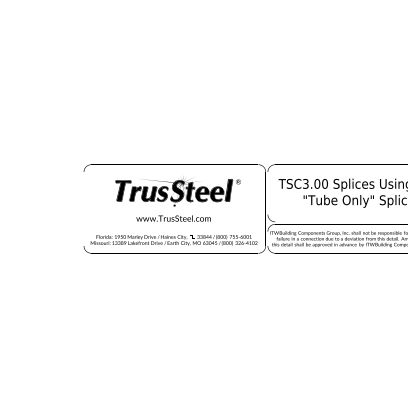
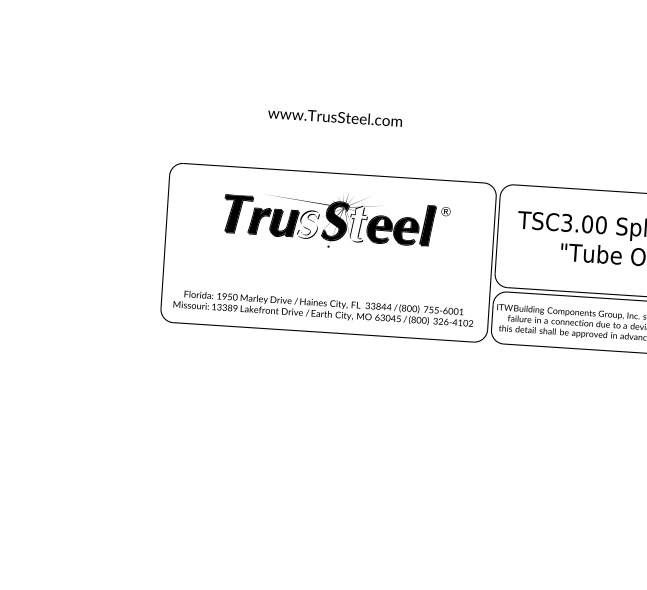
fill: (189, 191) -> (356, 223), removed
fill: (162, 193) -> (308, 223), removed
text: (173, 218) -> (334, 116), moved

